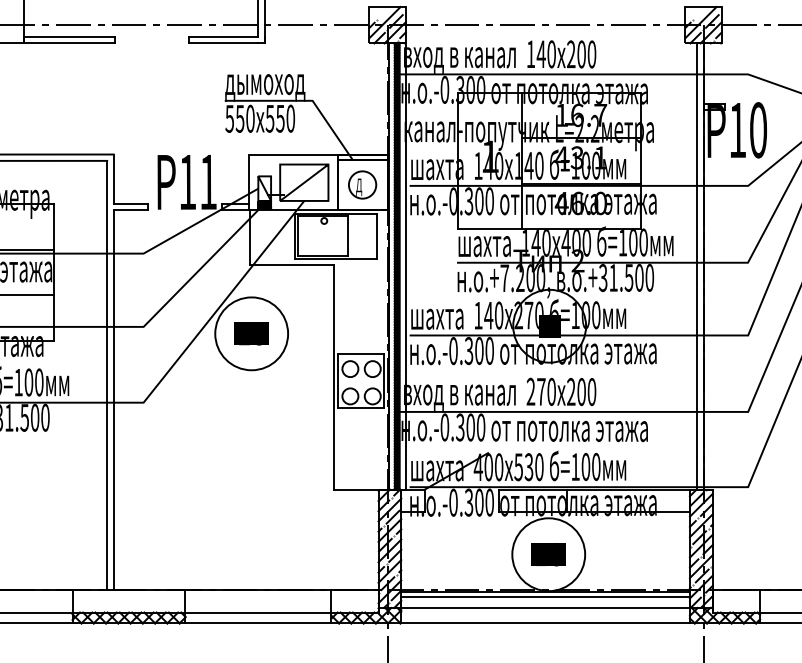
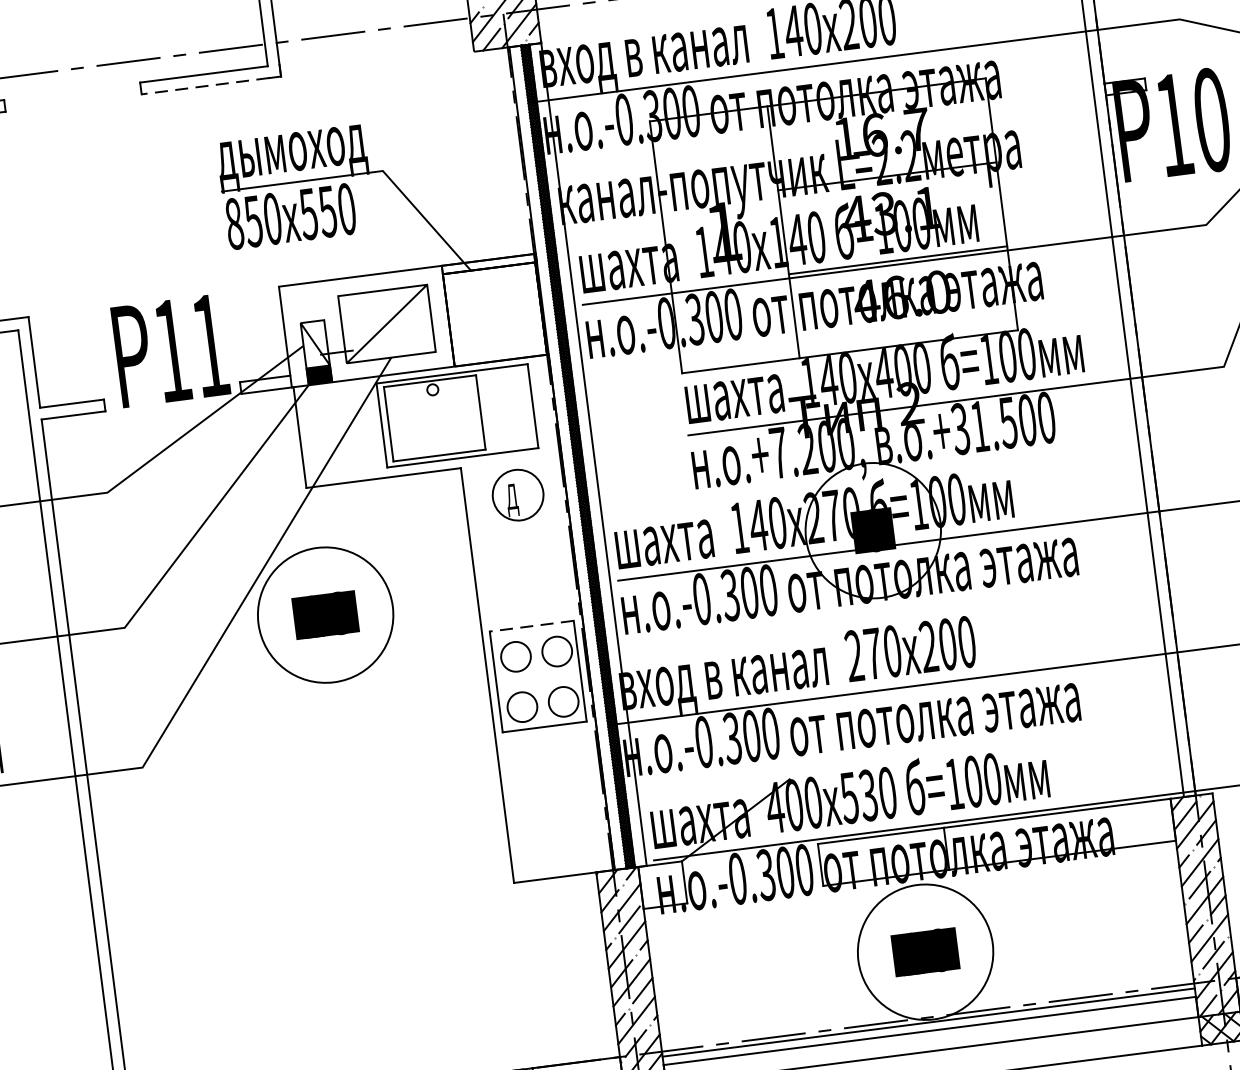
line: (223, 43) -> (205, 86), solid -> dashed
text: (229, 118) -> (233, 223), 550 -> 850
part: (362, 184) -> (517, 494), moved
line: (360, 353) -> (530, 625), solid -> dashed

